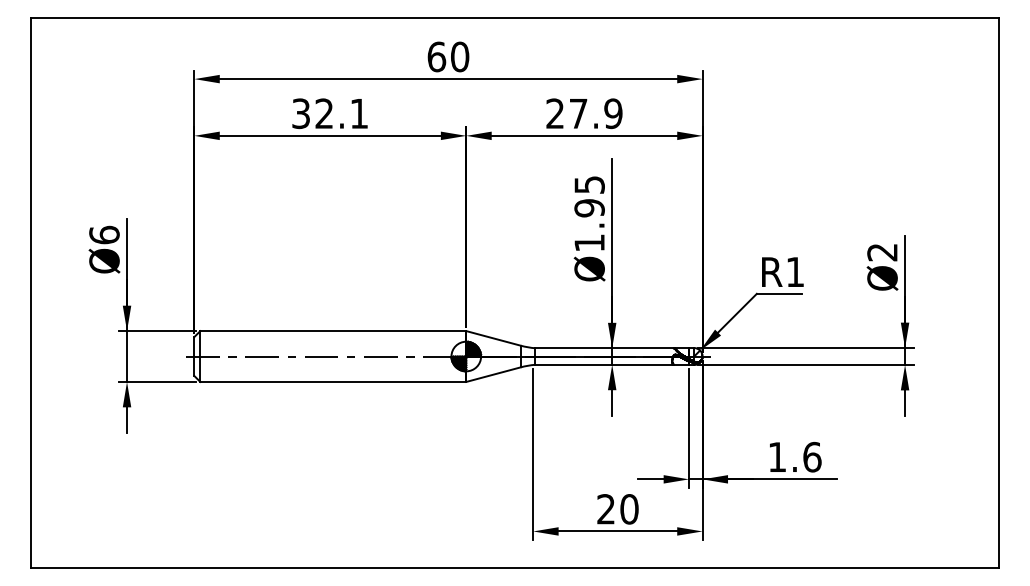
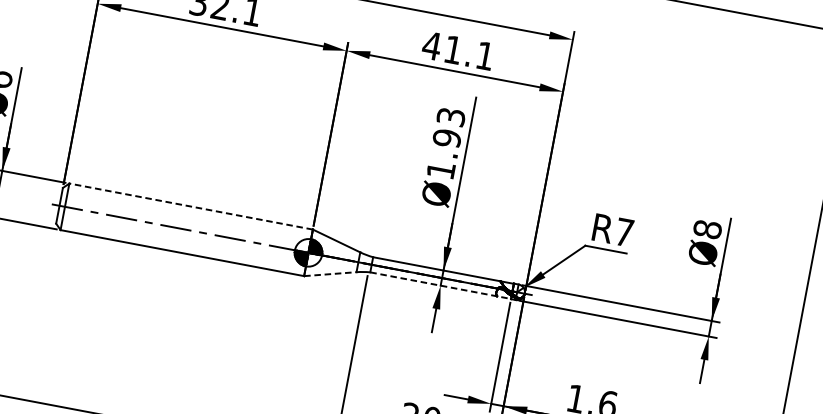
text: (583, 113) -> (457, 50), 27.9 -> 41.1
text: (589, 184) -> (451, 116), Ø1.95 -> Ø1.93
text: (882, 252) -> (707, 229), Ø2 -> Ø8
text: (794, 271) -> (623, 231), R1 -> R7
line: (333, 331) -> (191, 206), solid -> dashed
line: (612, 364) -> (441, 285), solid -> dashed
line: (494, 374) -> (331, 274), solid -> dashed

